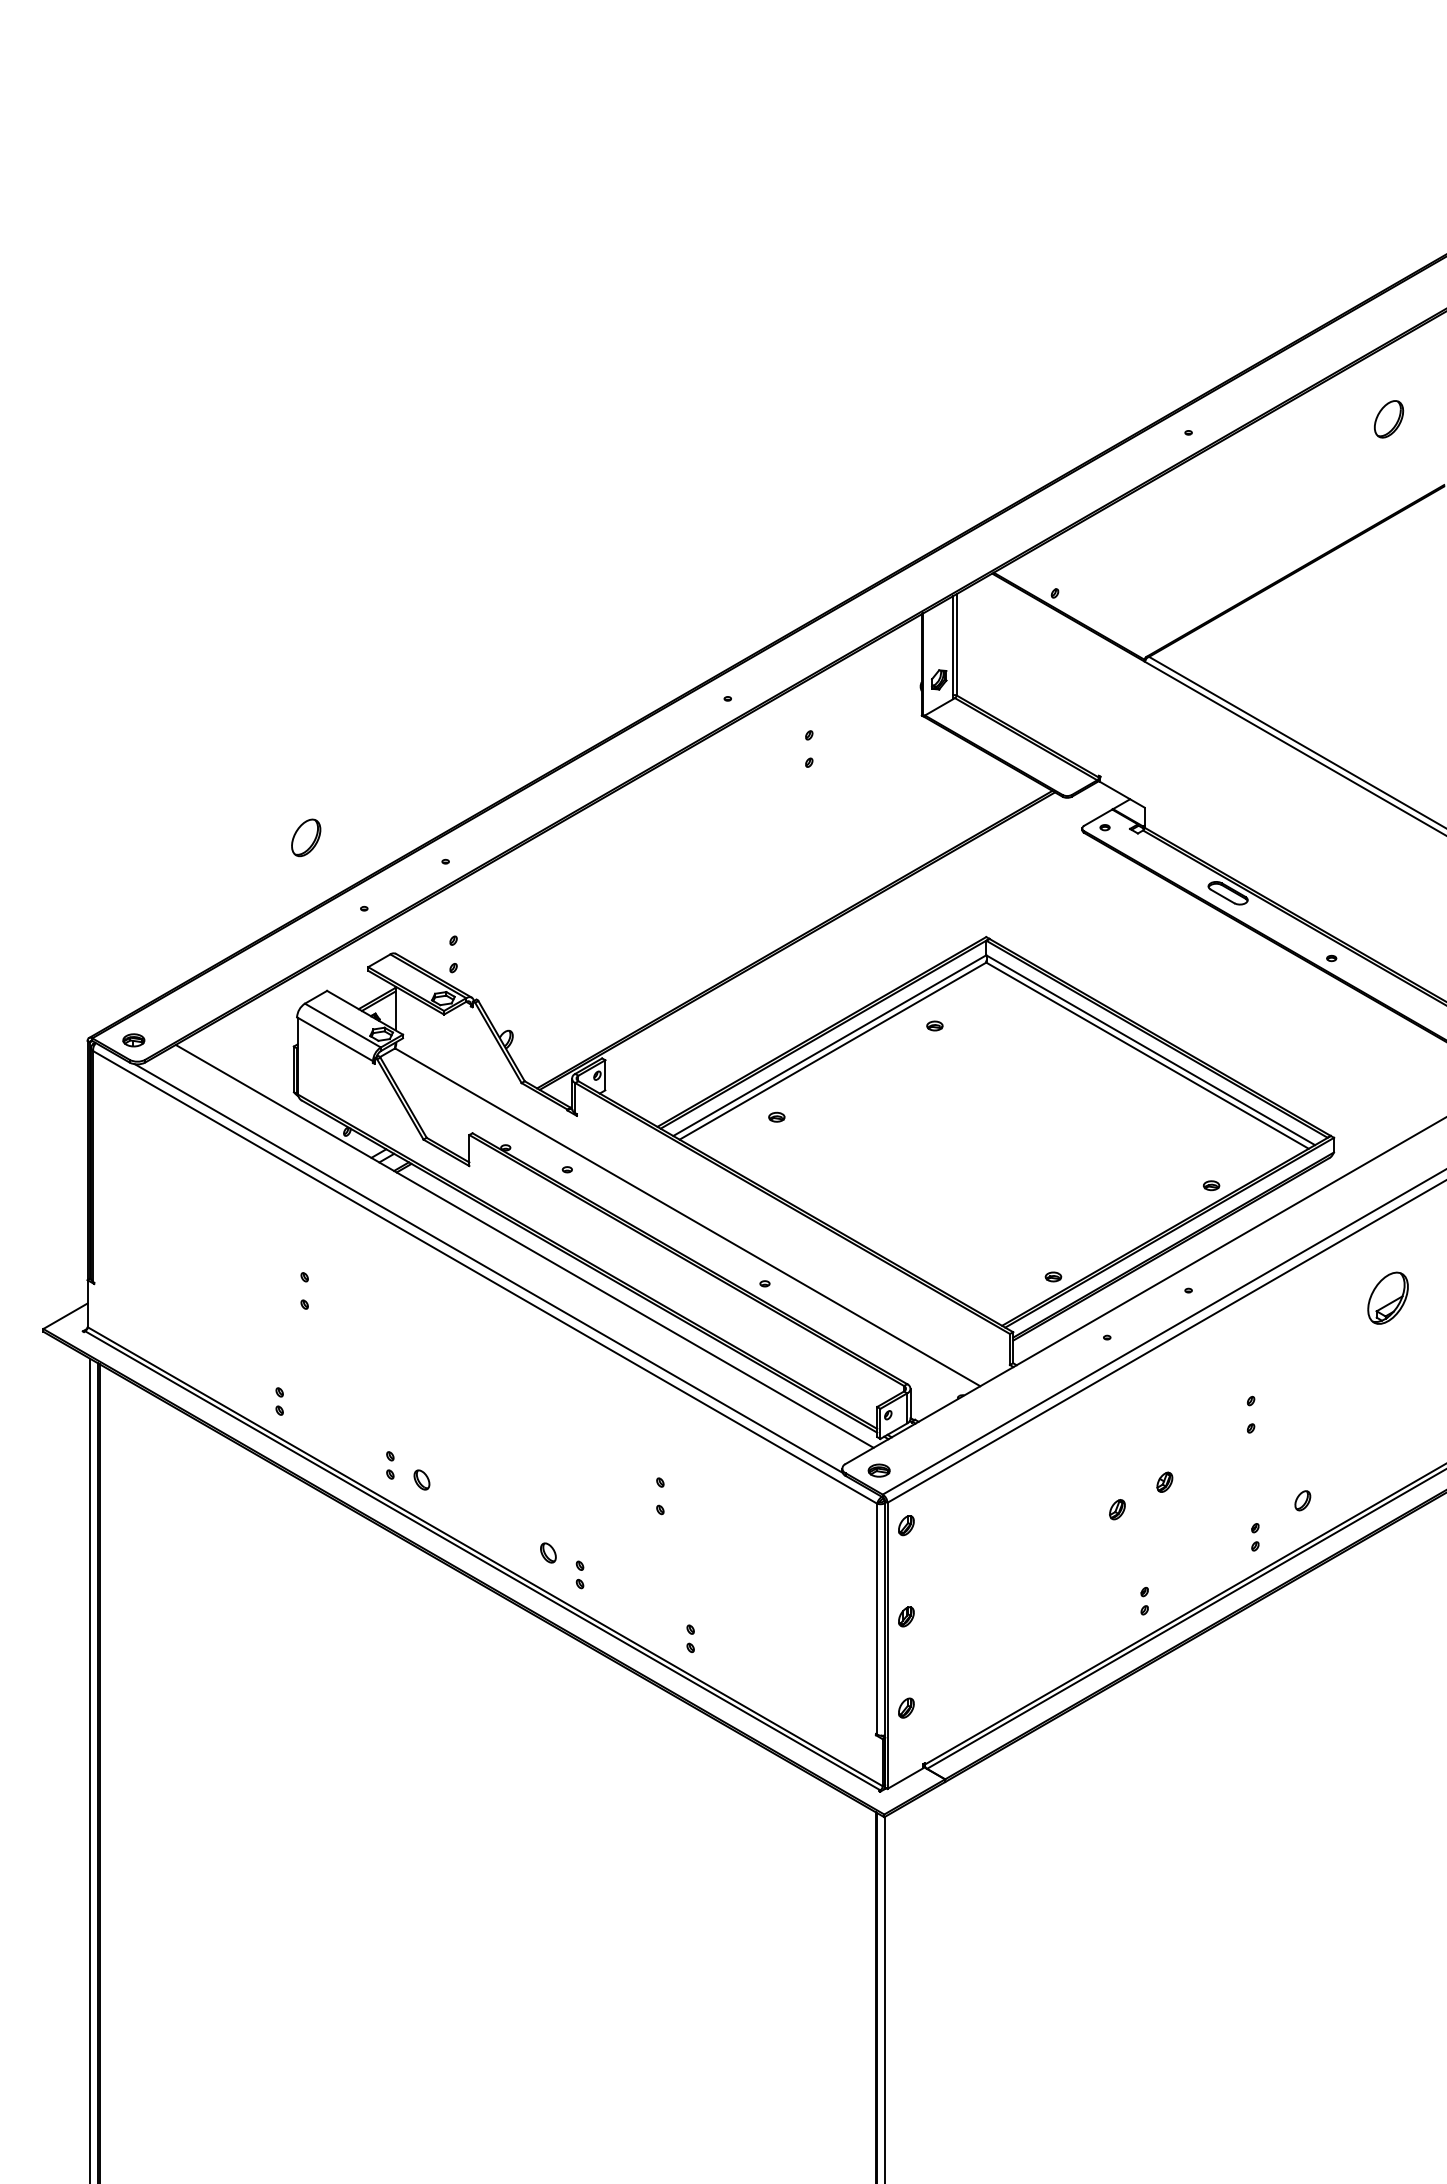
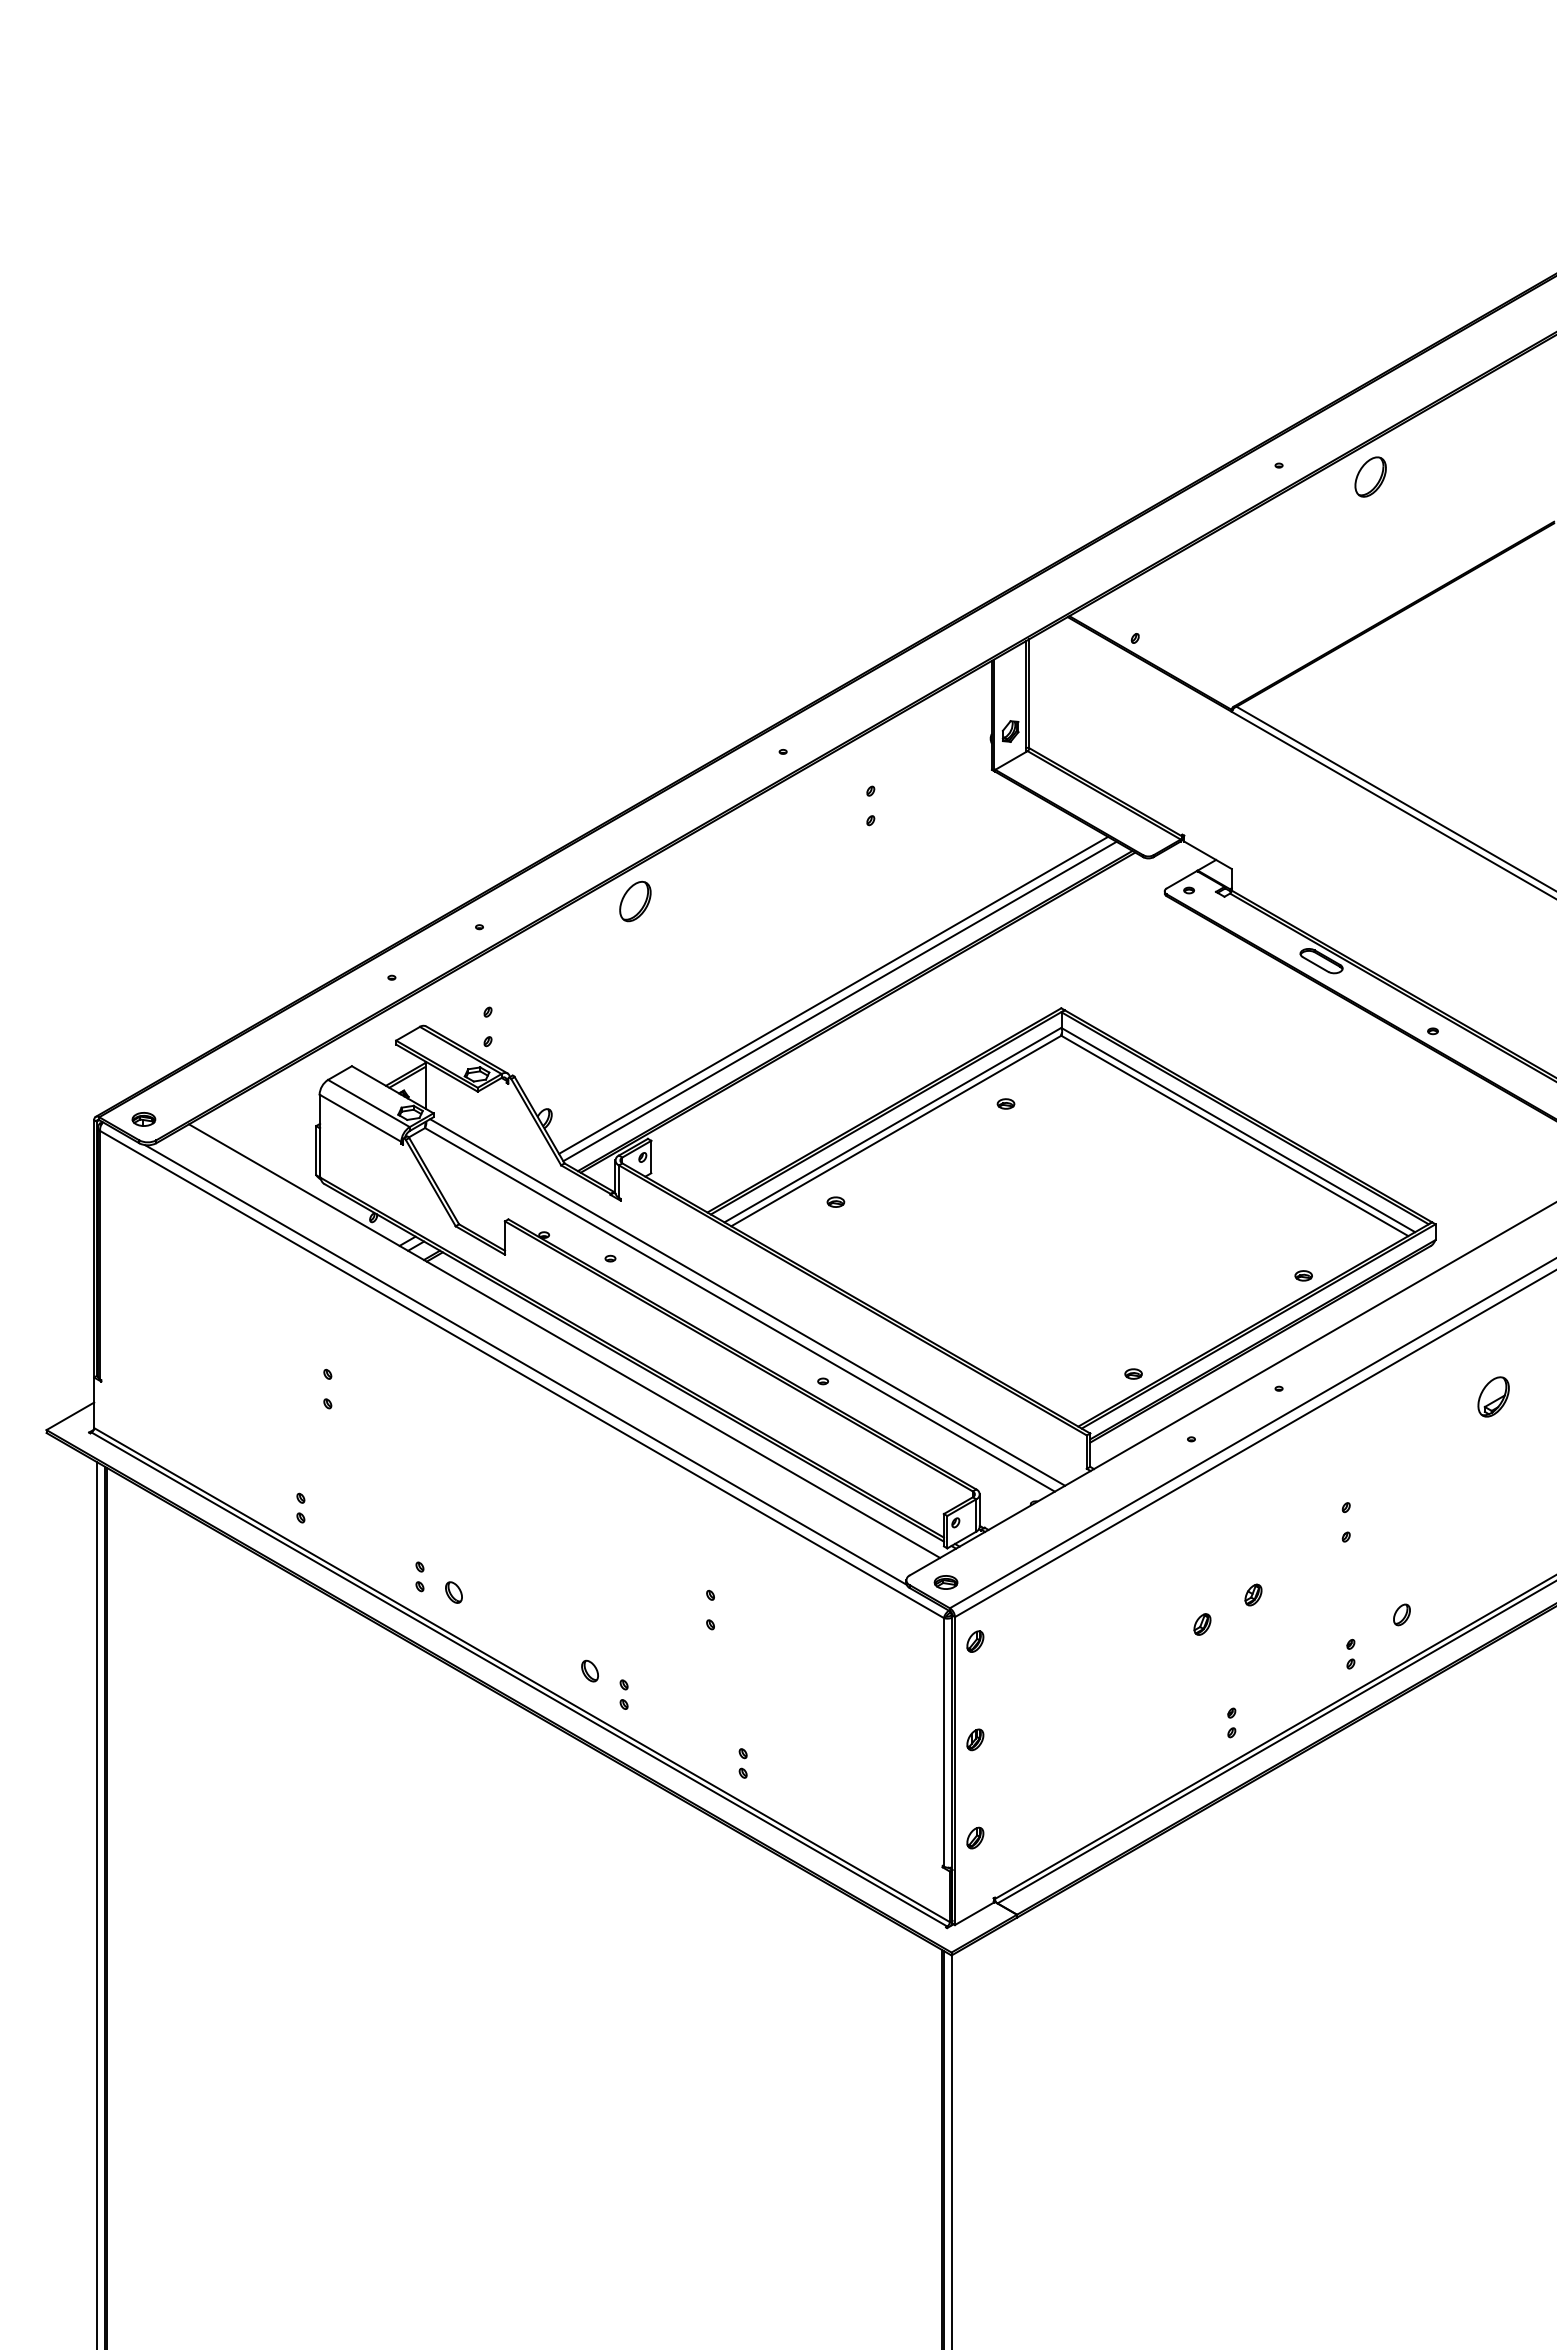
part: (1388, 418) -> (1370, 476), moved
part: (306, 837) -> (635, 901), moved
line: (774, 924) -> (833, 994), added
line: (780, 930) -> (839, 1001), added
line: (694, 1210) -> (747, 1302), added
part: (1387, 1297) -> (1493, 1396), size x0.71

